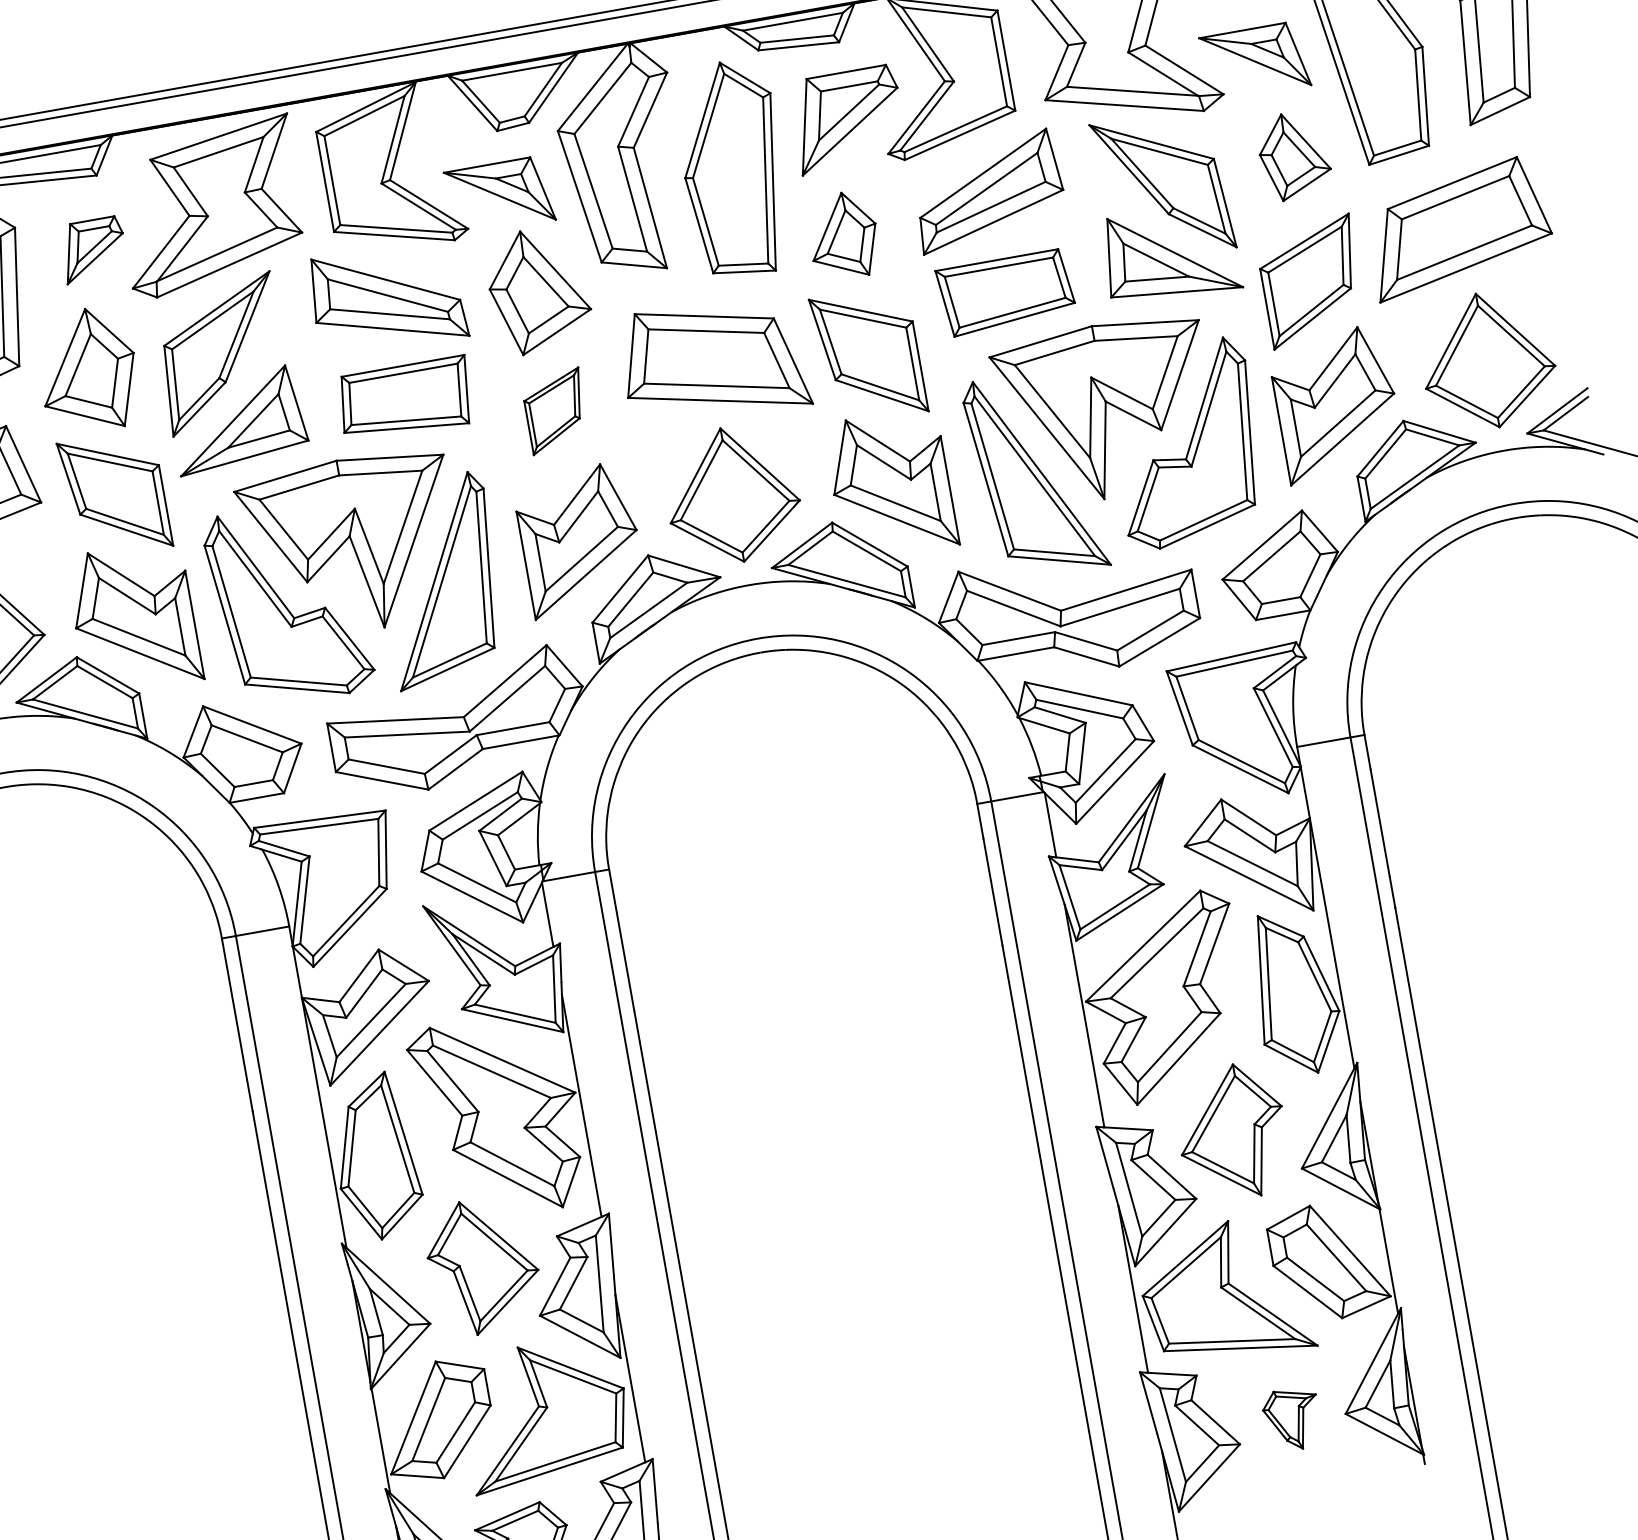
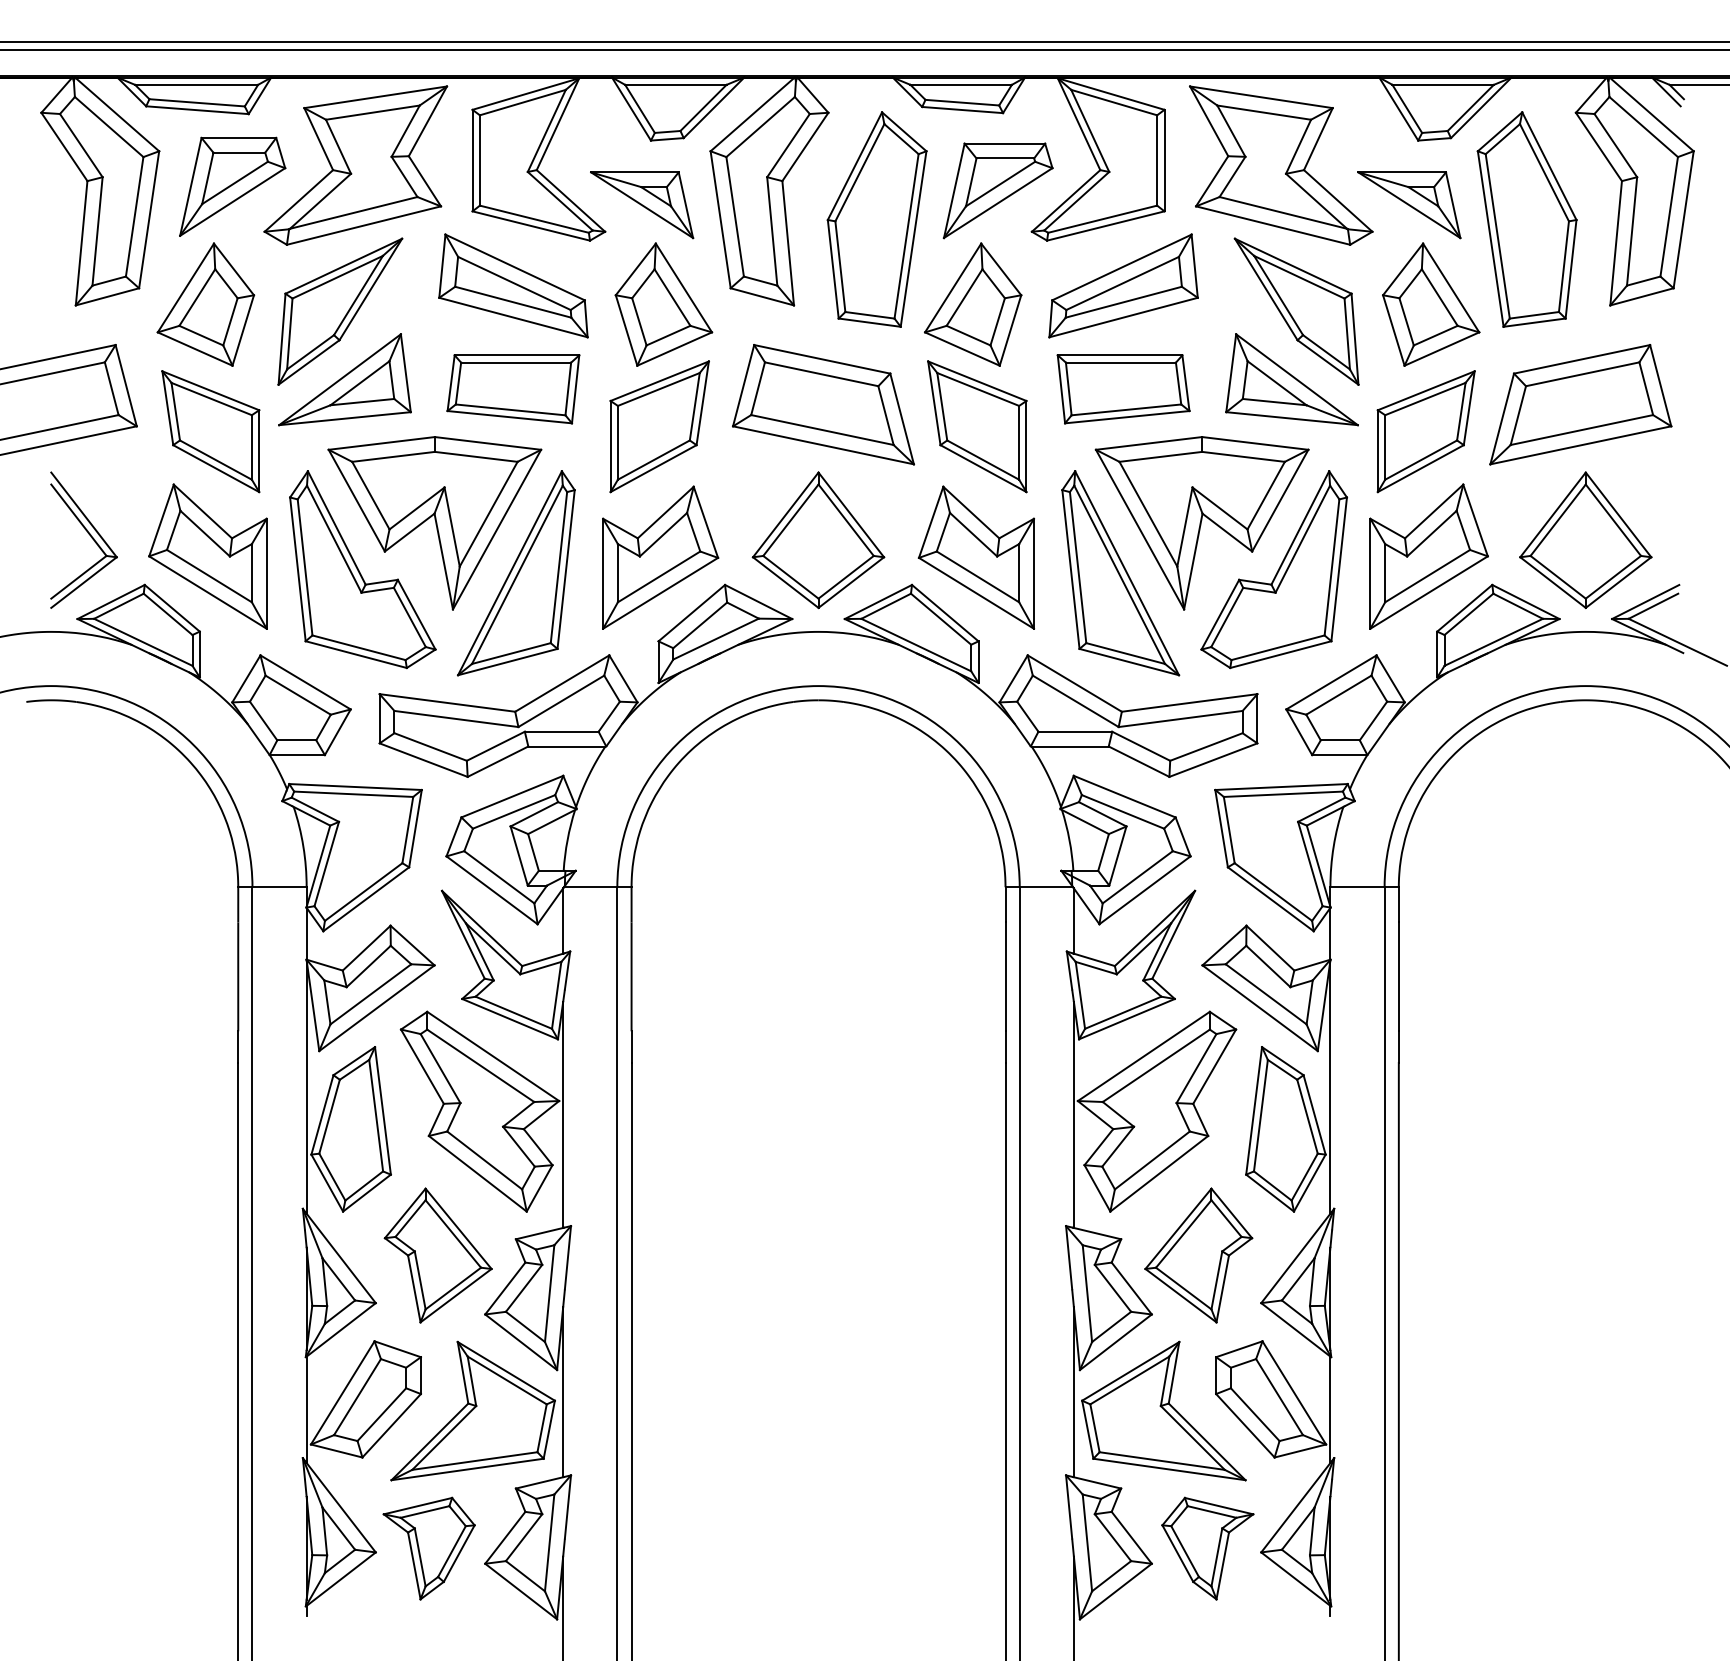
part: (1294, 155) -> (1431, 304), size x1.43
part: (843, 235) -> (973, 304), size x1.43
part: (93, 249) -> (232, 186), size x1.67
part: (555, 410) -> (659, 426), size x1.67
part: (1292, 1419) -> (1207, 1548), size x1.67

